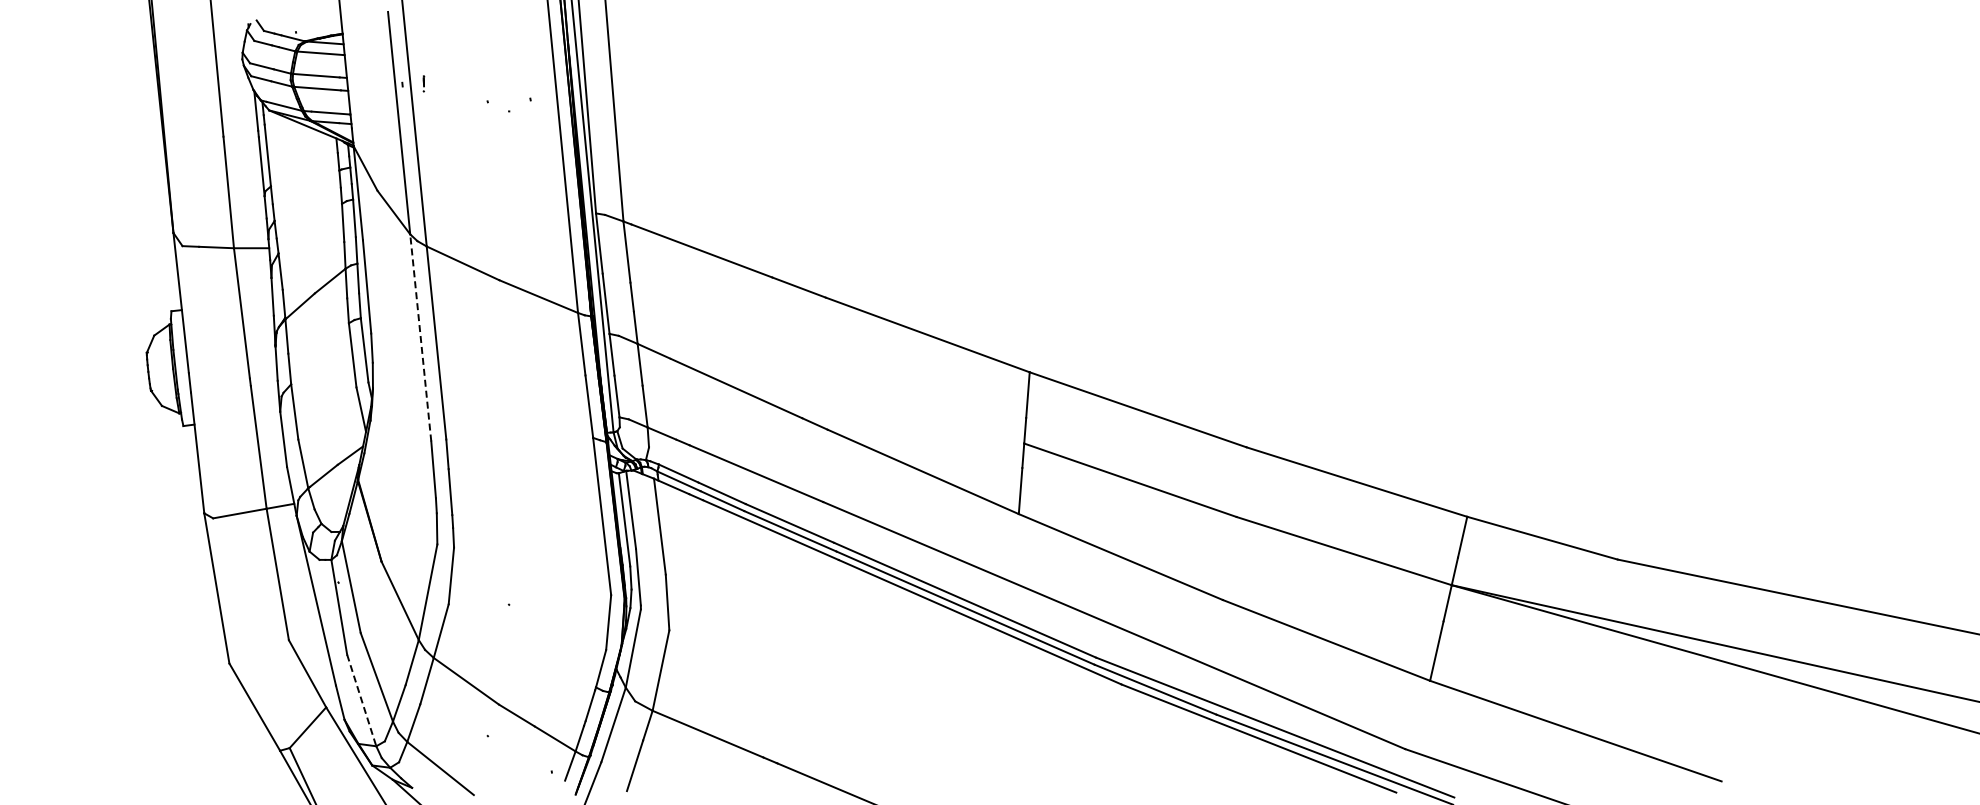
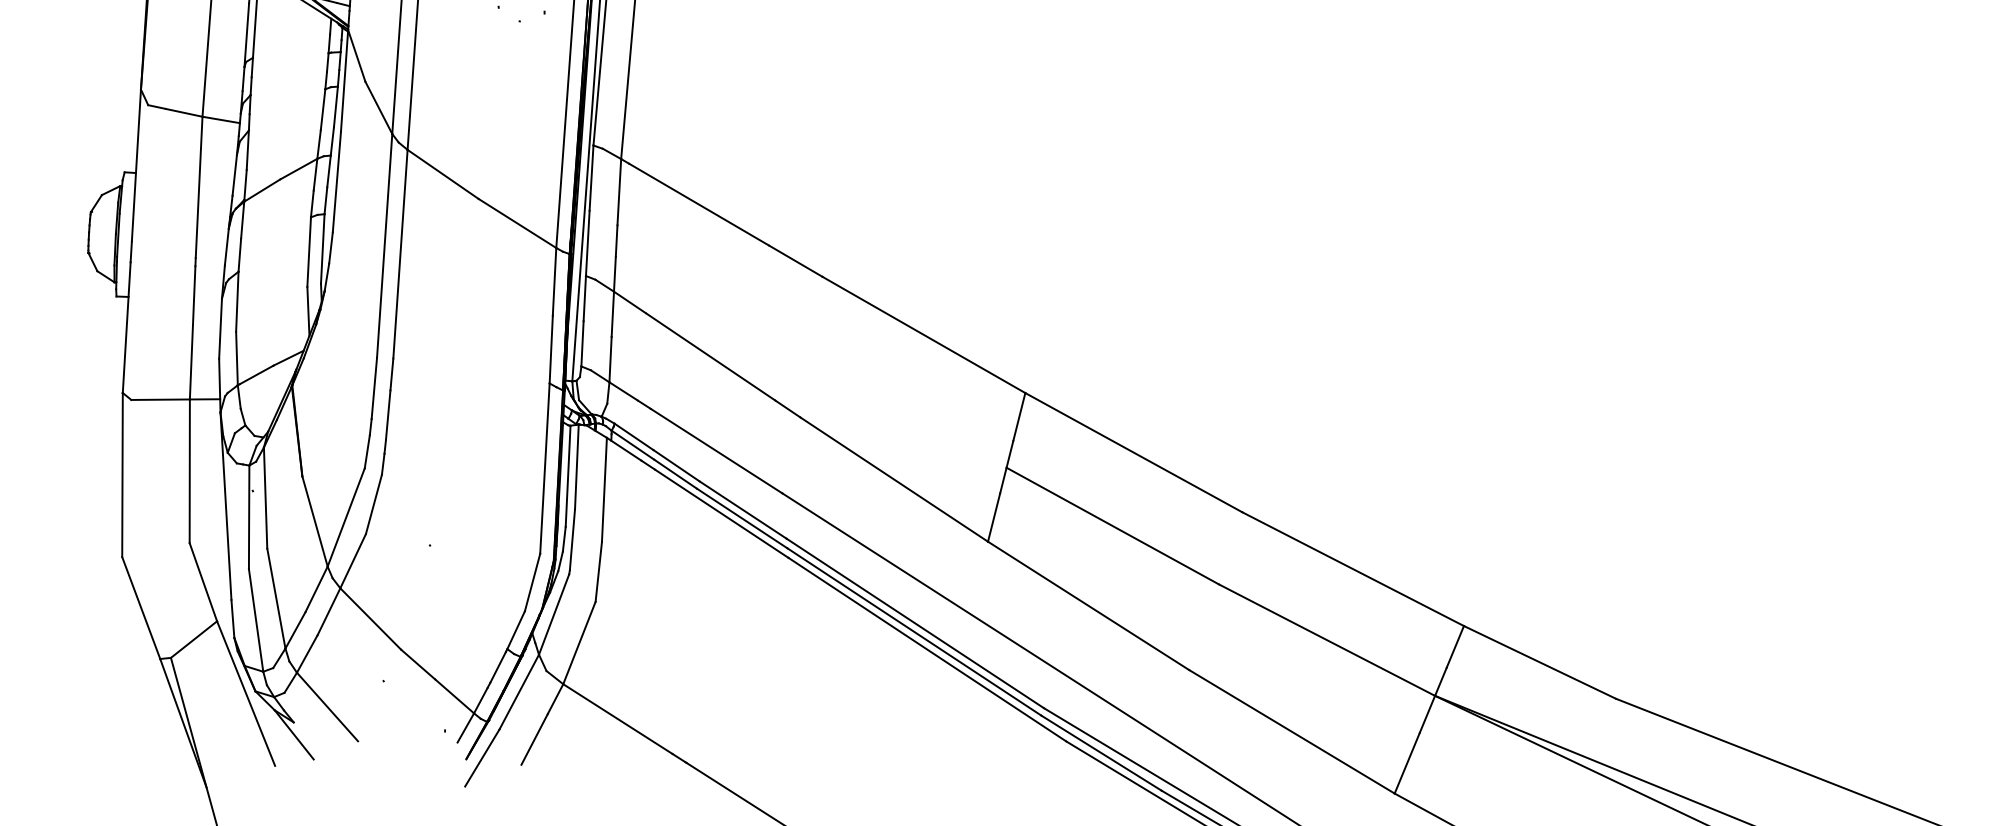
line: (420, 337) -> (384, 245), dashed -> solid
line: (361, 700) -> (255, 620), dashed -> solid

